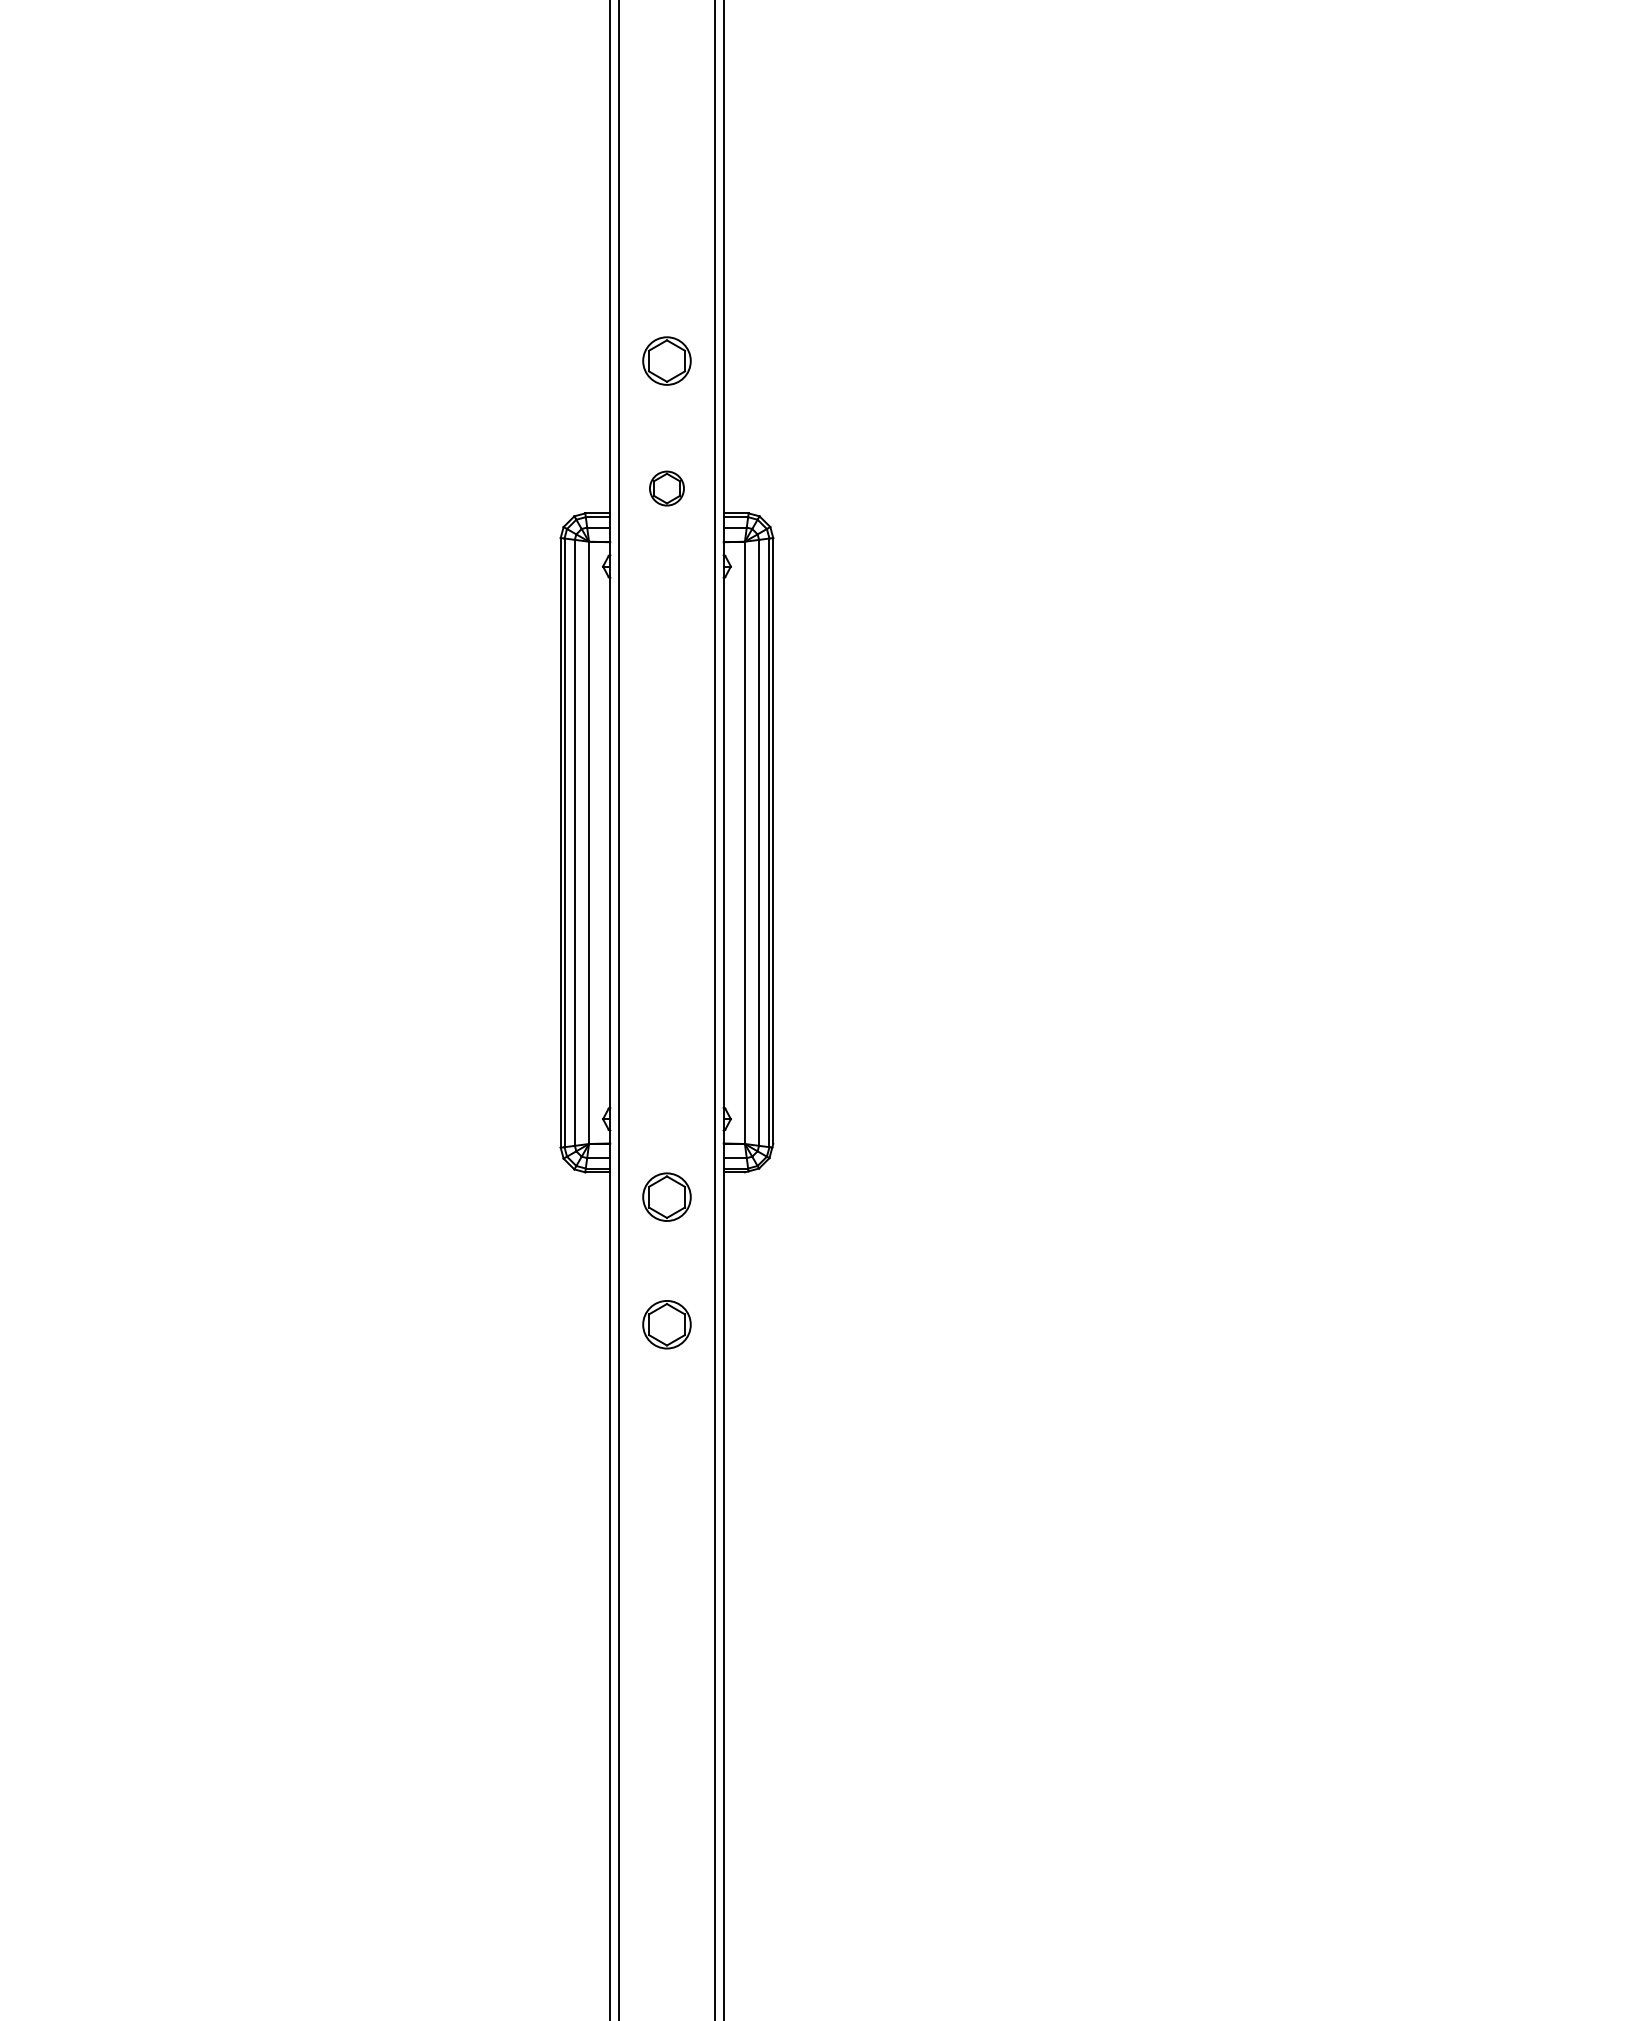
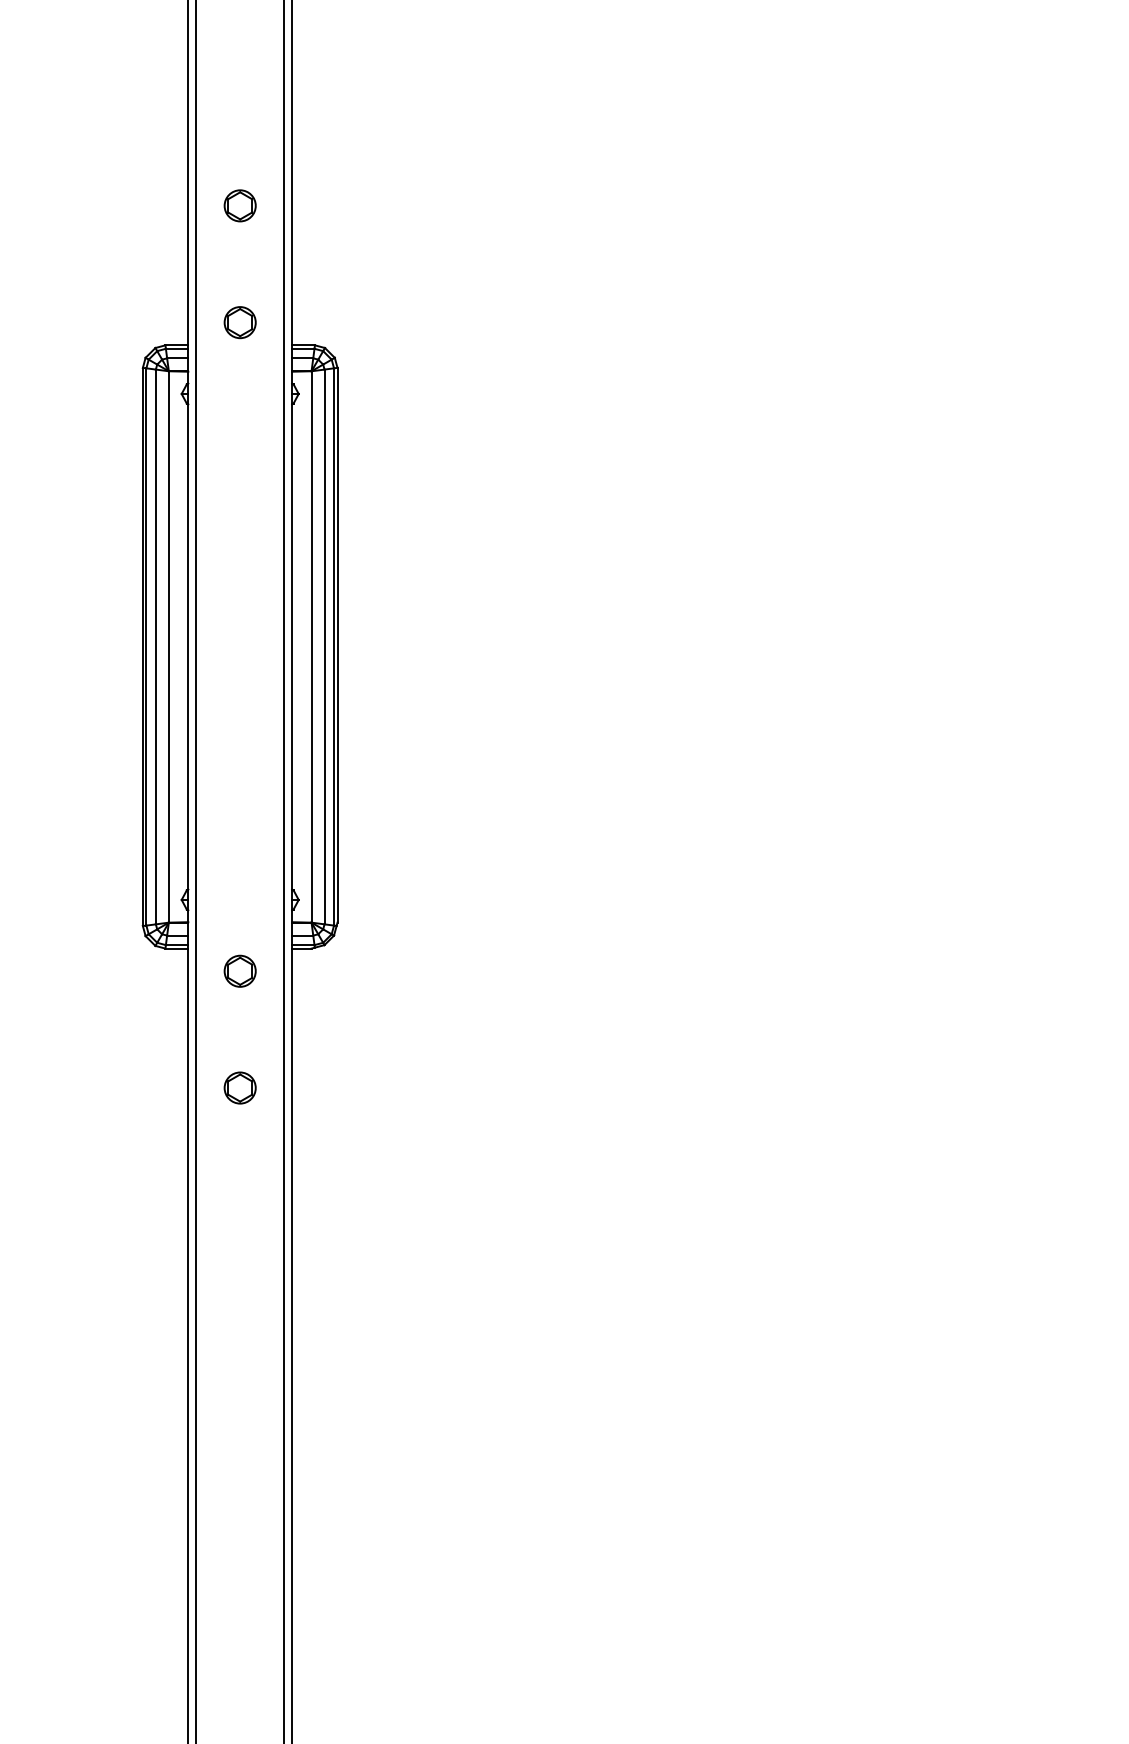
part: (666, 360) -> (239, 205), size x0.71
part: (666, 1196) -> (239, 970), size x0.71
part: (666, 1324) -> (239, 1087), size x0.71

